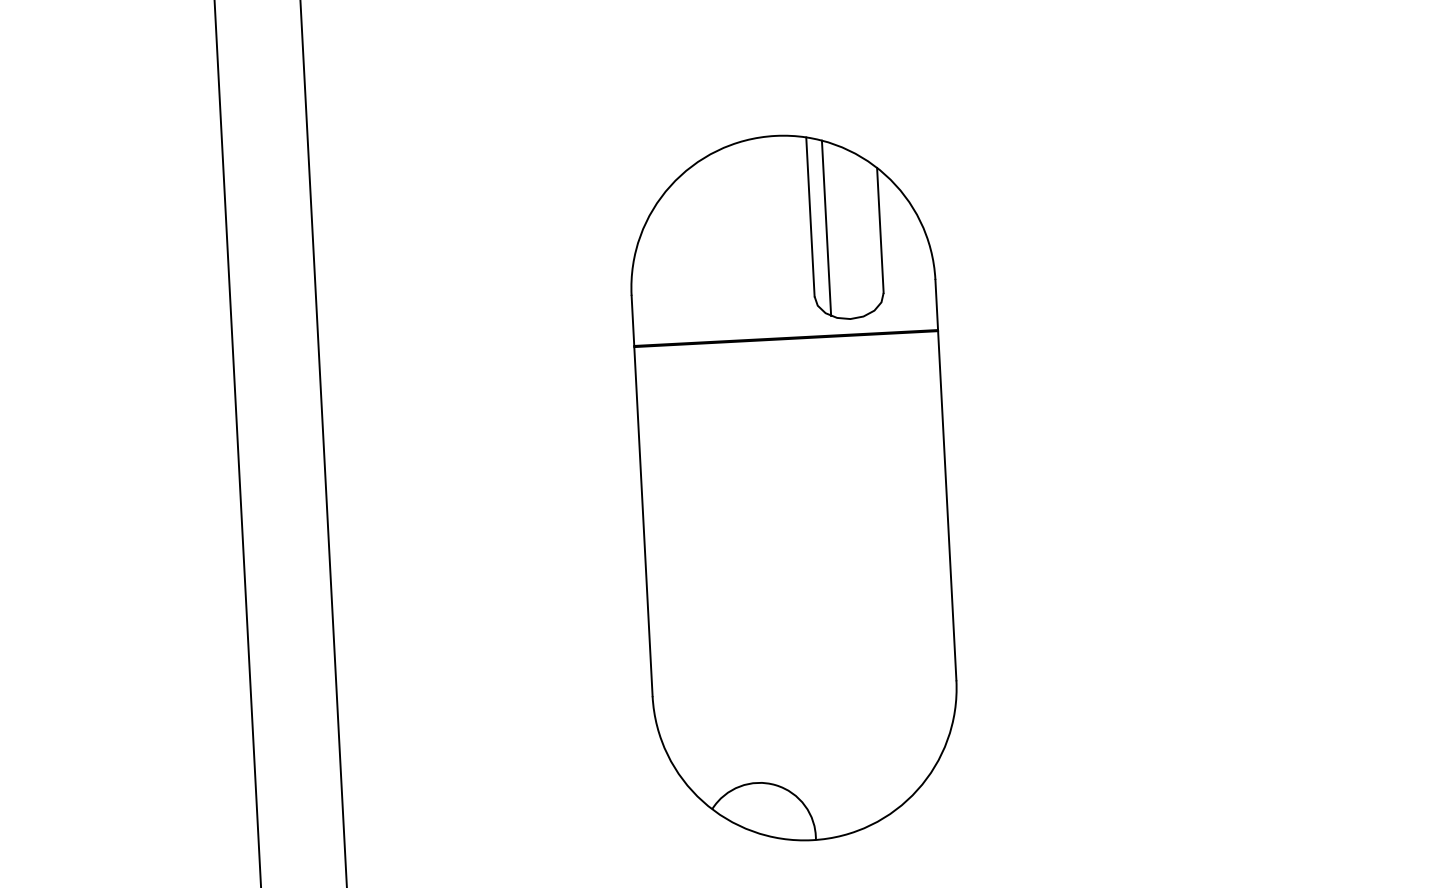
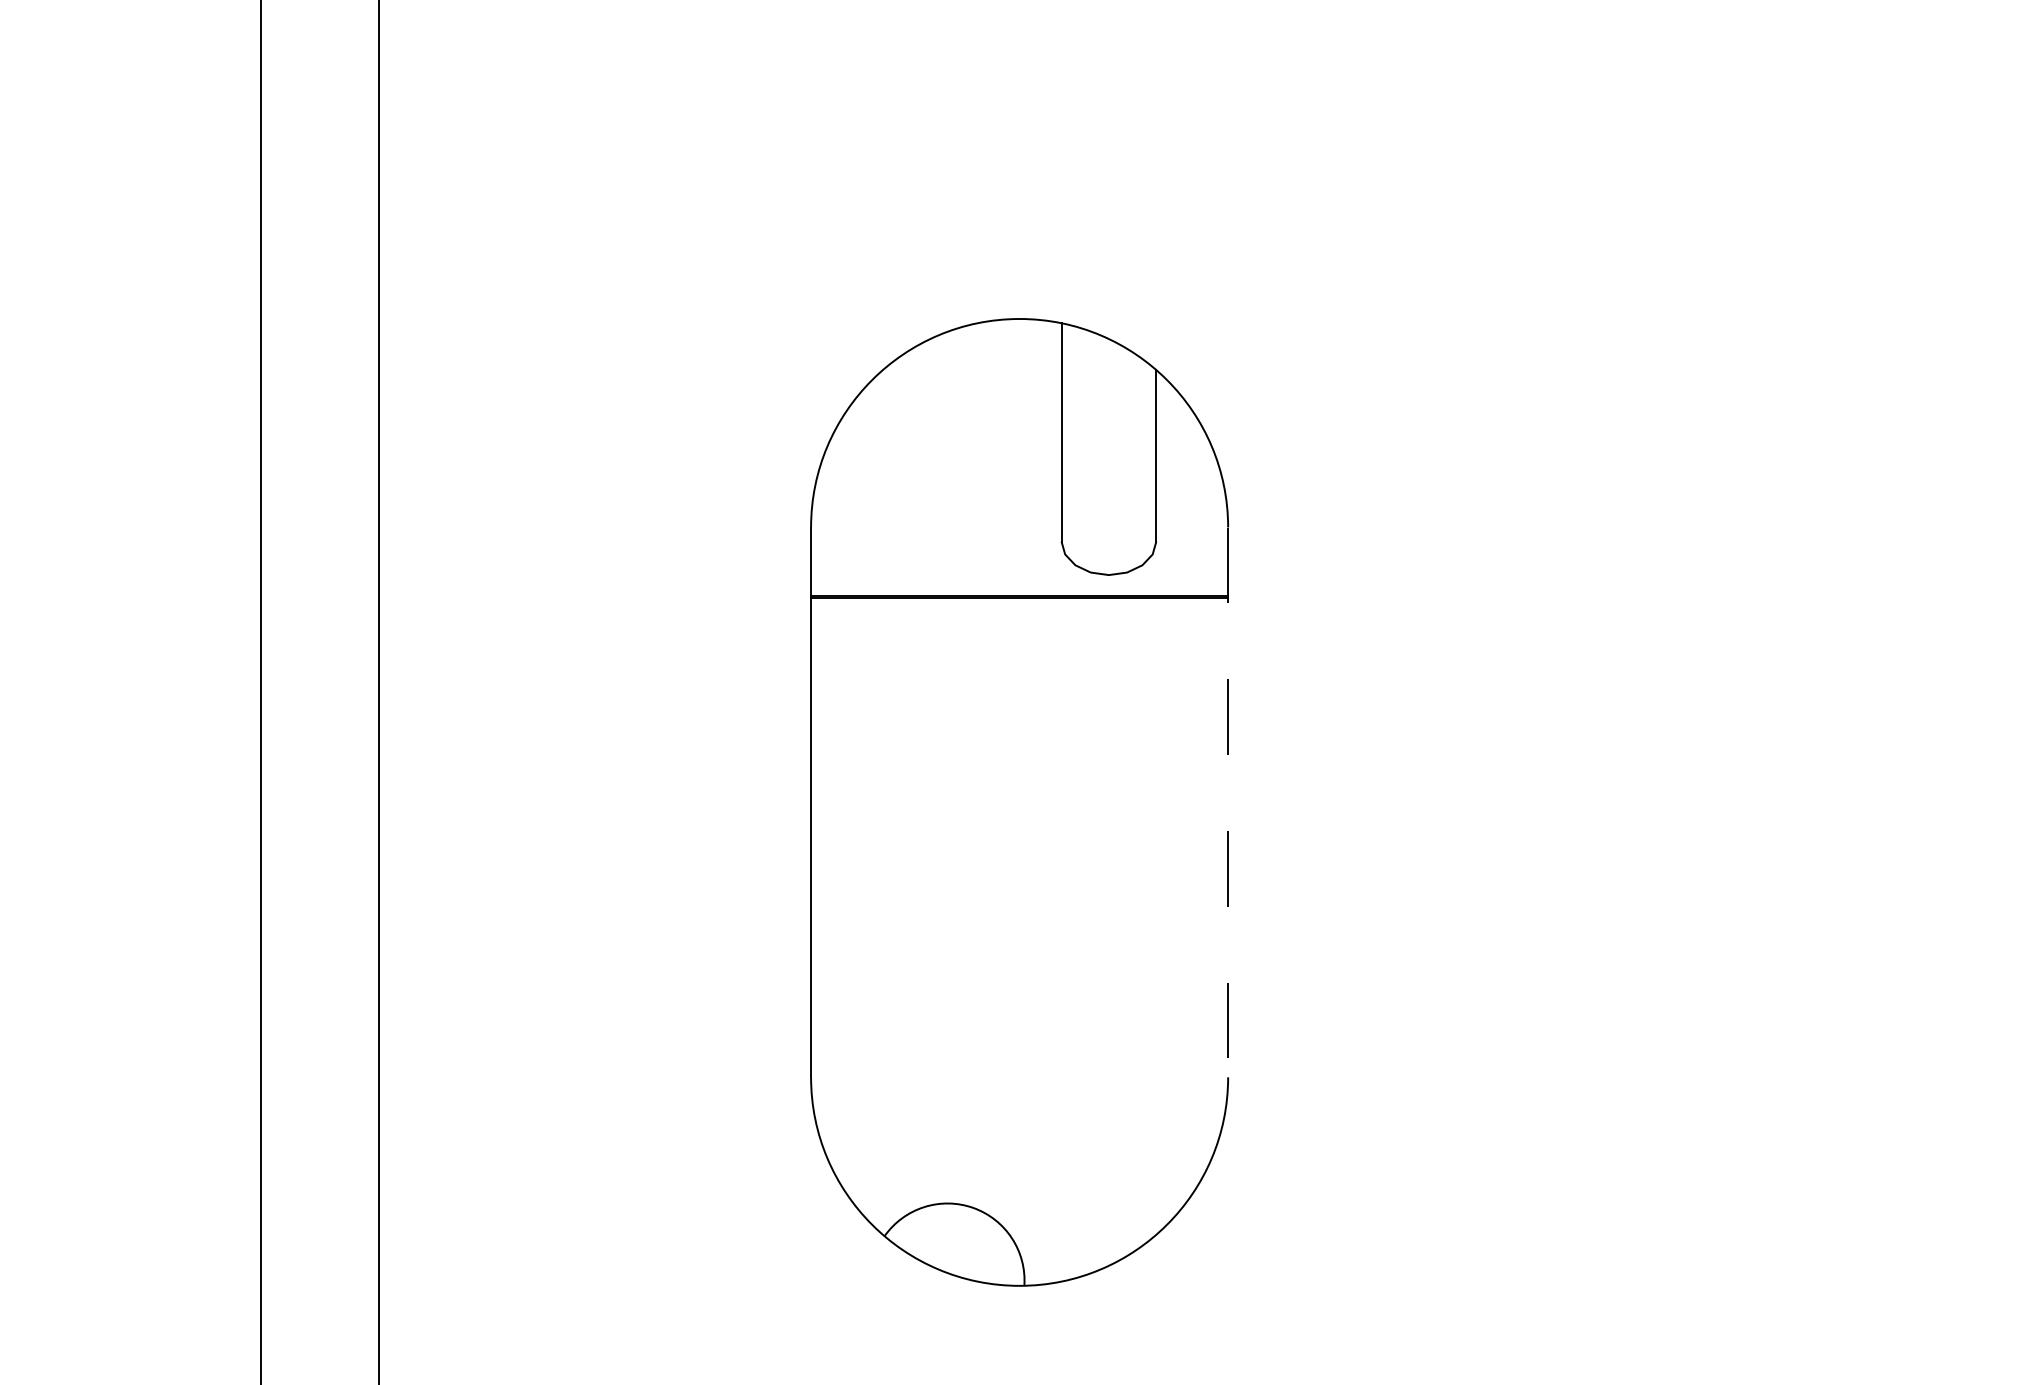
line: (826, 227) -> (1082, 448), removed
line: (946, 480) -> (1228, 802), solid -> dashed

